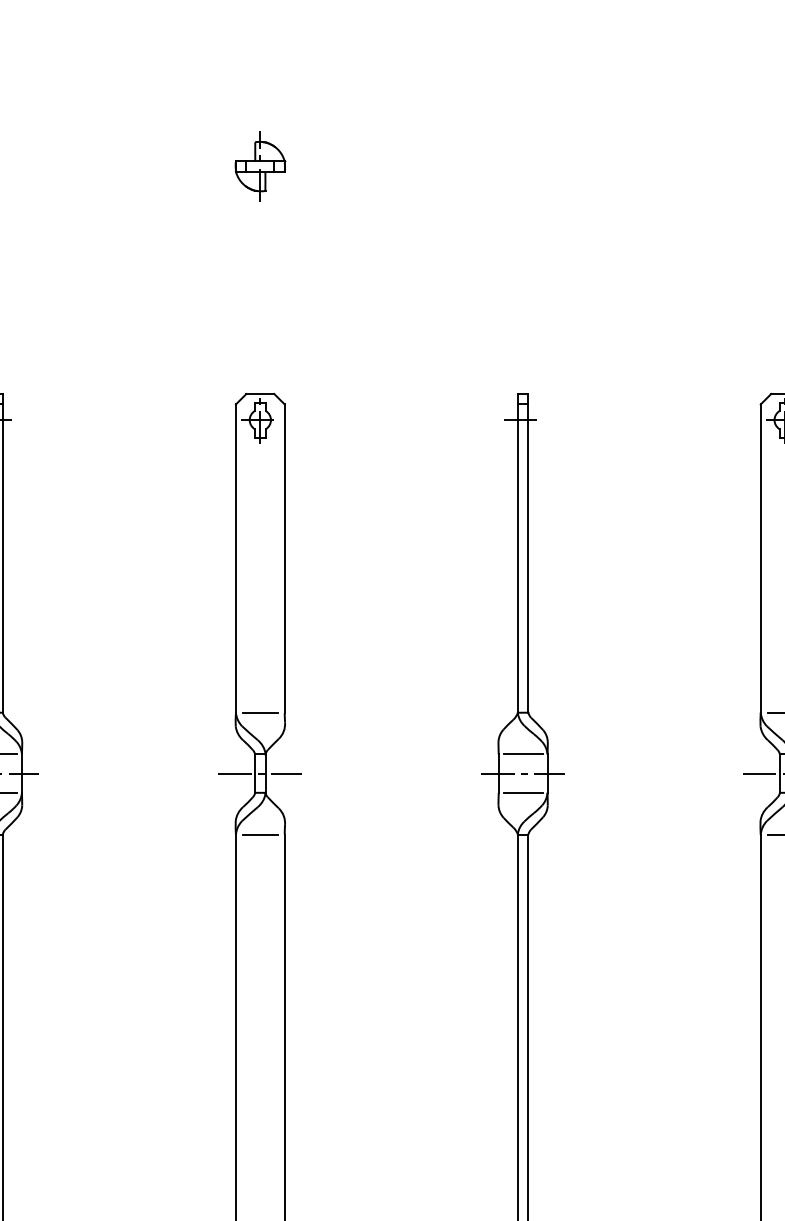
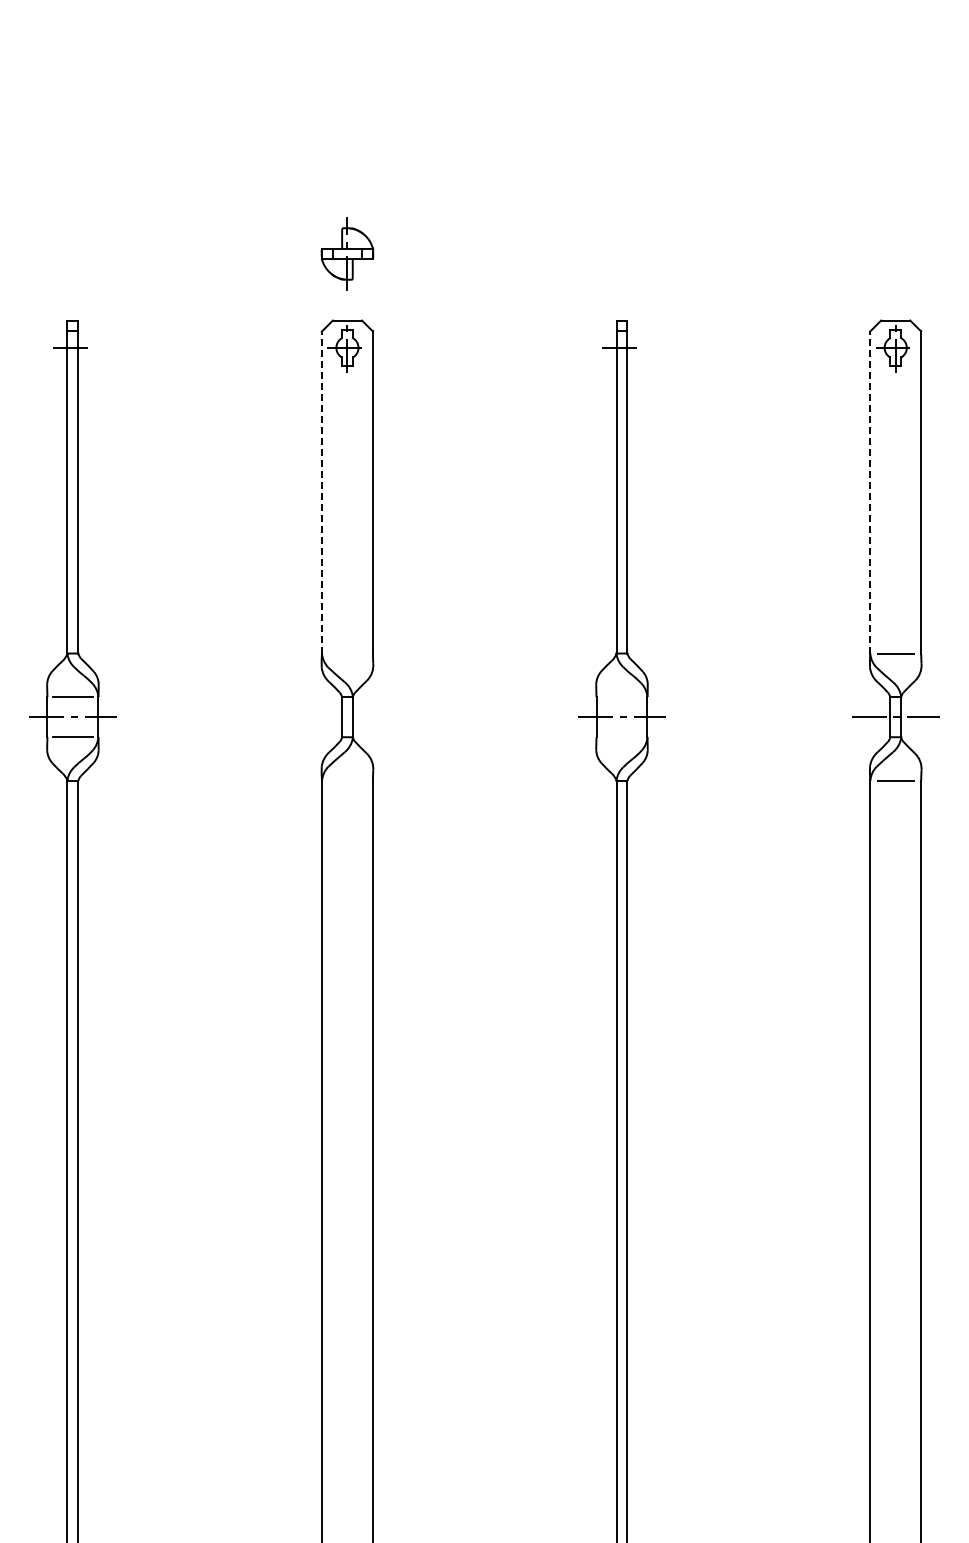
part: (260, 166) -> (347, 253), moved
line: (235, 558) -> (321, 492), solid -> dashed
line: (761, 558) -> (870, 492), solid -> dashed
line: (260, 712) -> (347, 653), removed
line: (522, 754) -> (621, 697), removed
line: (260, 773) -> (347, 717), removed
line: (522, 793) -> (621, 737), removed
line: (260, 834) -> (347, 780), removed

